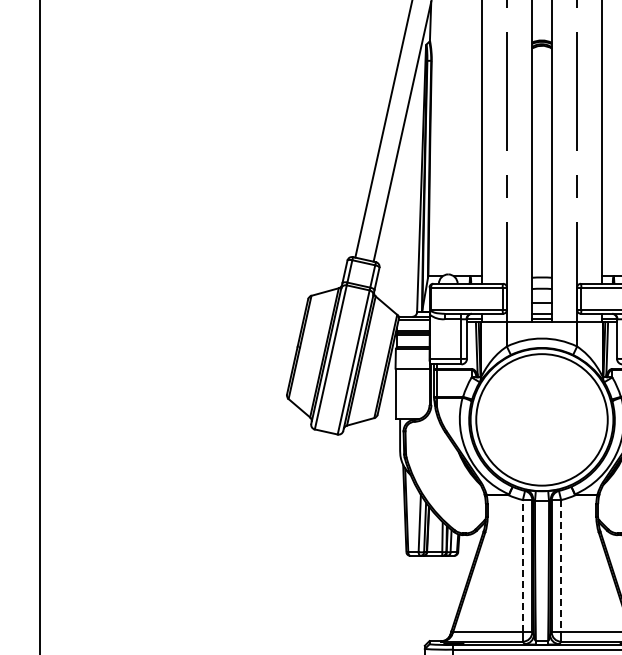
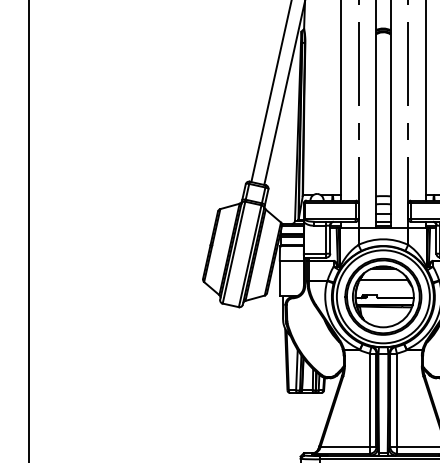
part: (541, 419) -> (383, 296), added
line: (522, 565) -> (369, 399), dashed -> solid
line: (561, 566) -> (397, 400), dashed -> solid

